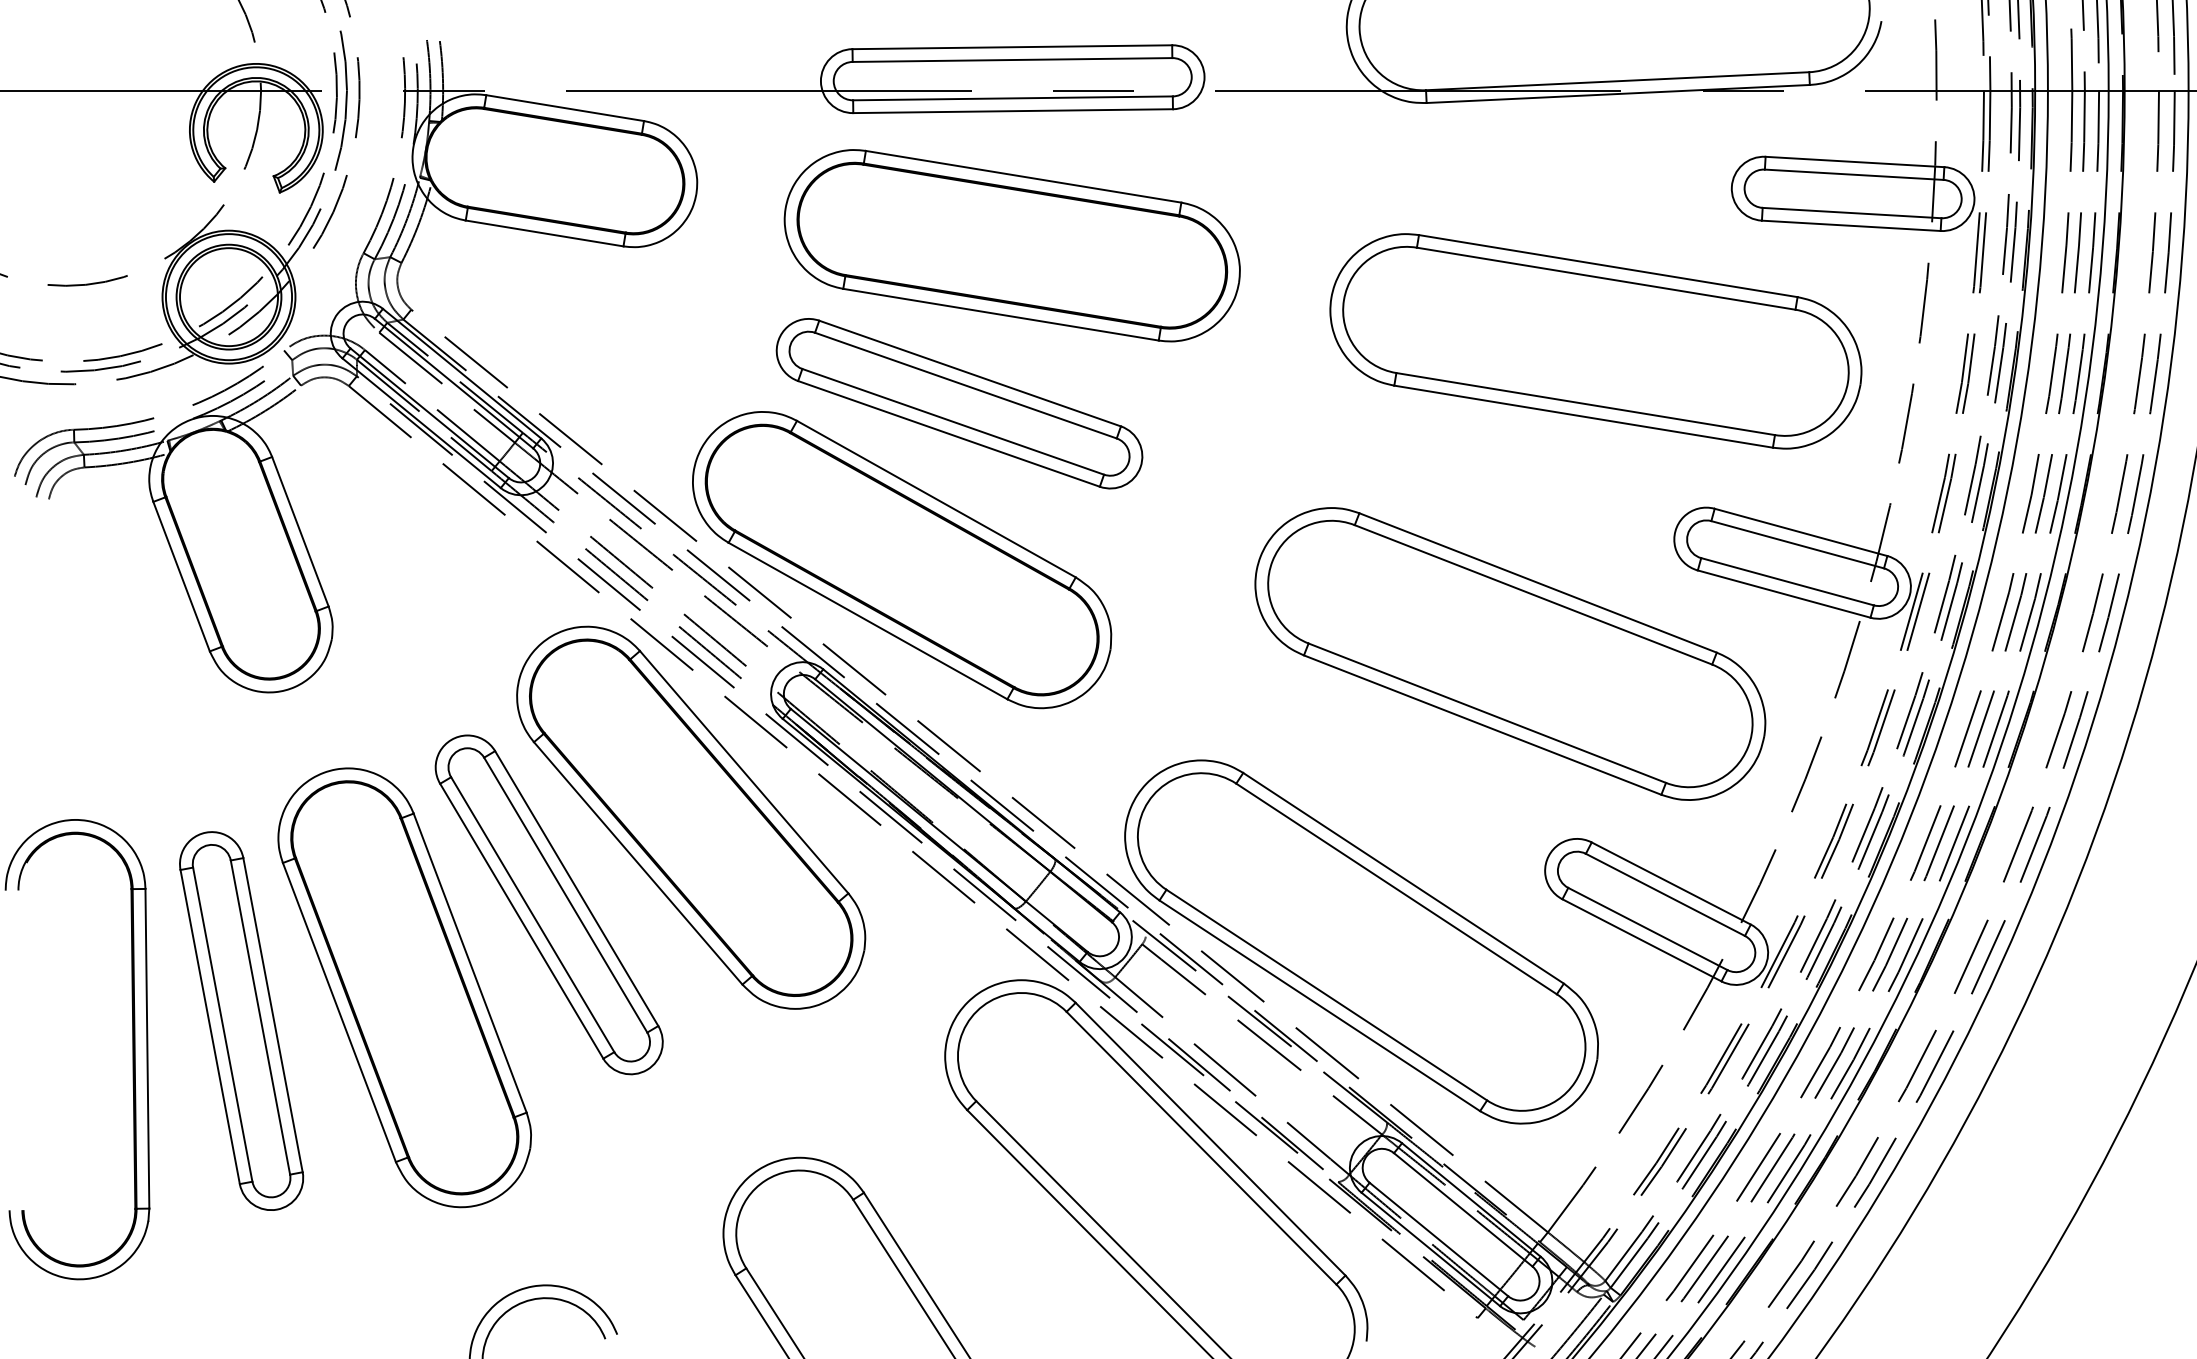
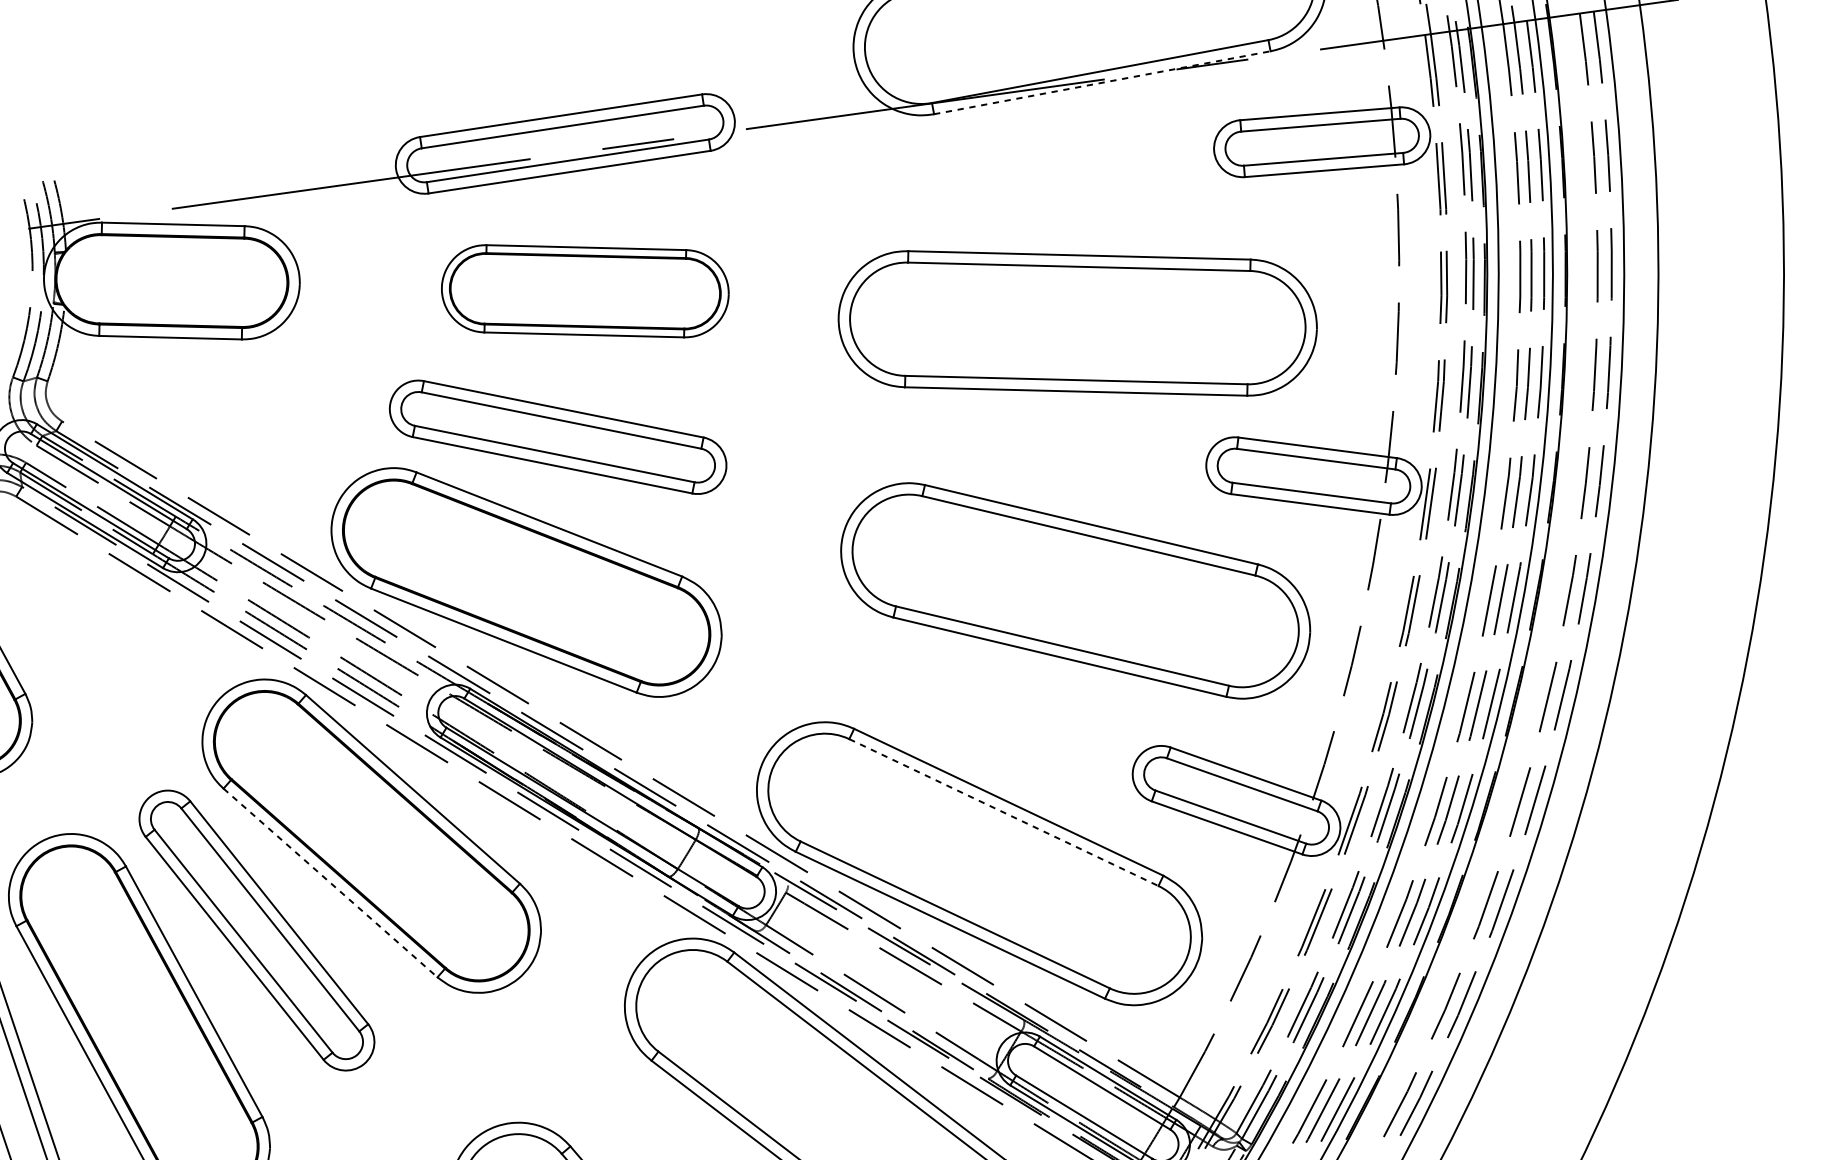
line: (1618, 94) -> (1102, 83), solid -> dashed
part: (1011, 245) -> (584, 291), size x0.7
part: (1595, 341) -> (1077, 323), moved
line: (638, 863) -> (330, 883), solid -> dashed
line: (1396, 888) -> (1003, 812), solid -> dashed

